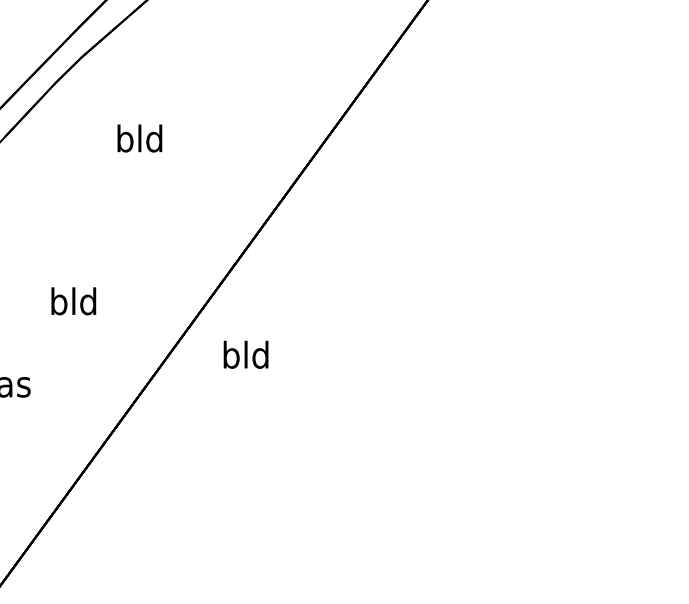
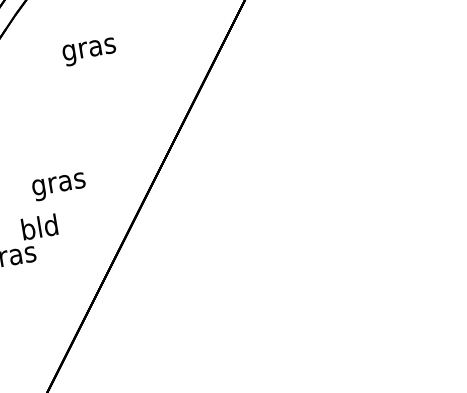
text: (139, 141) -> (88, 48), bld -> gras
text: (73, 304) -> (58, 183), bld -> gras
text: (245, 354) -> (39, 226), moved

